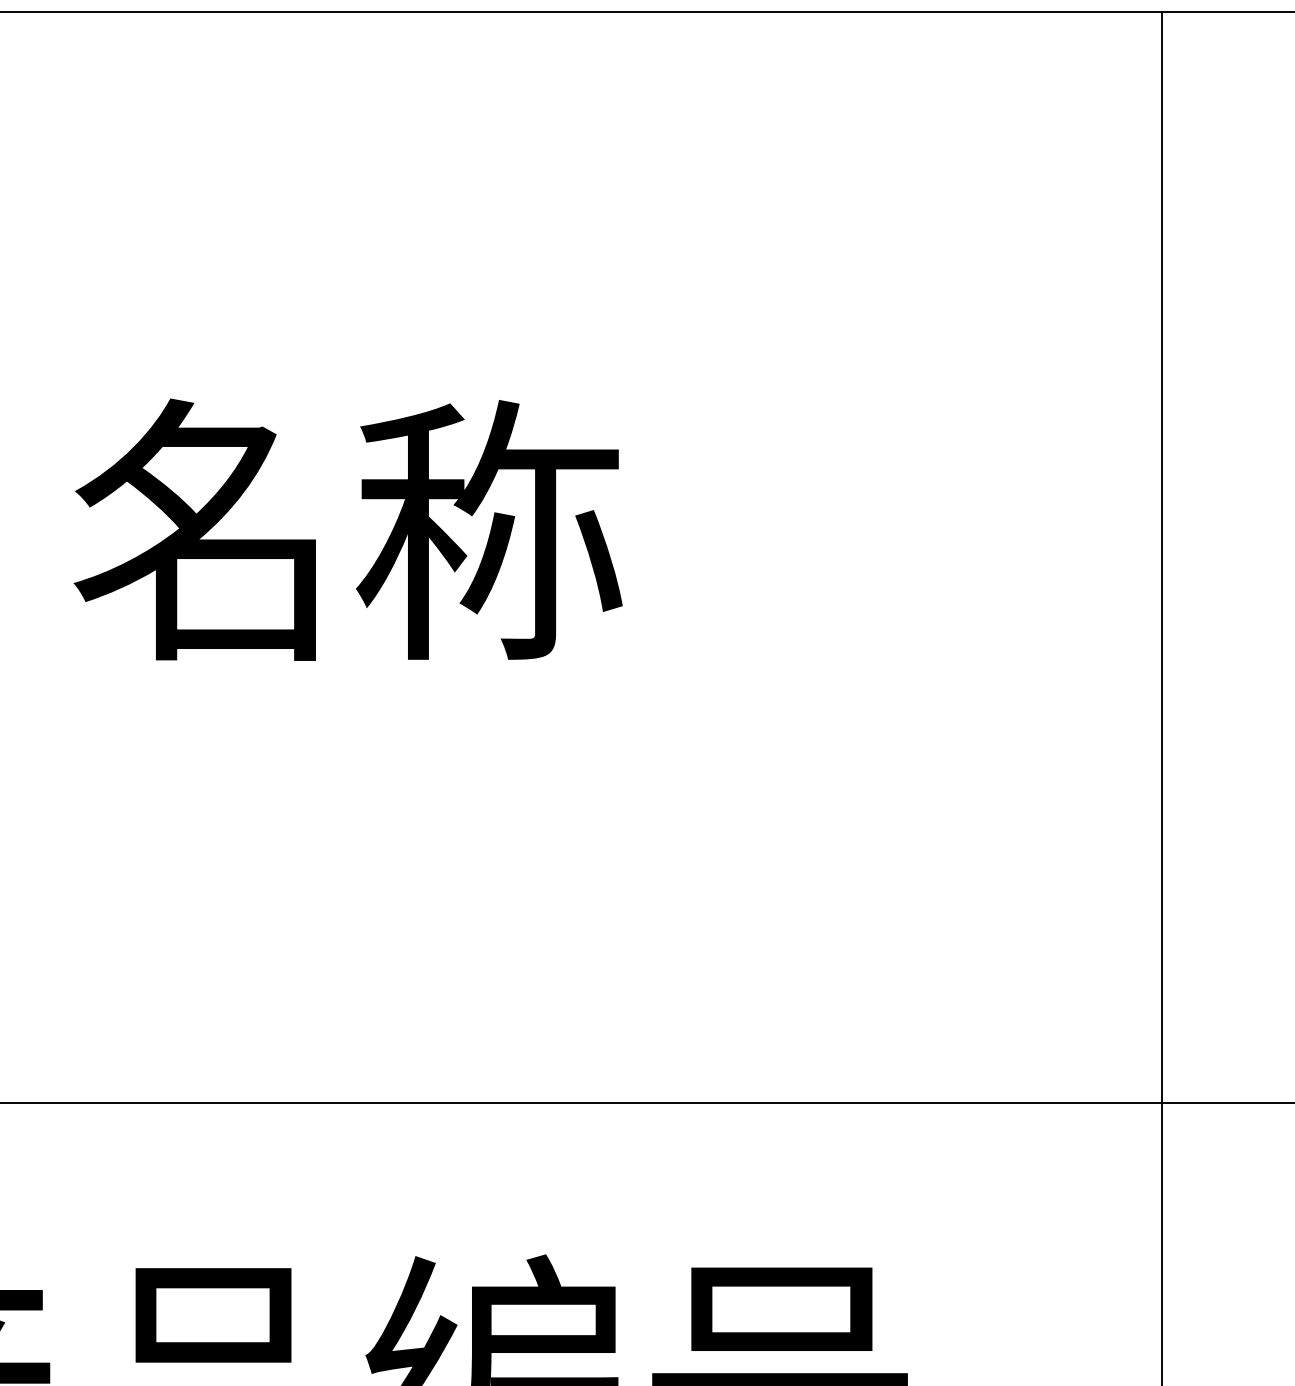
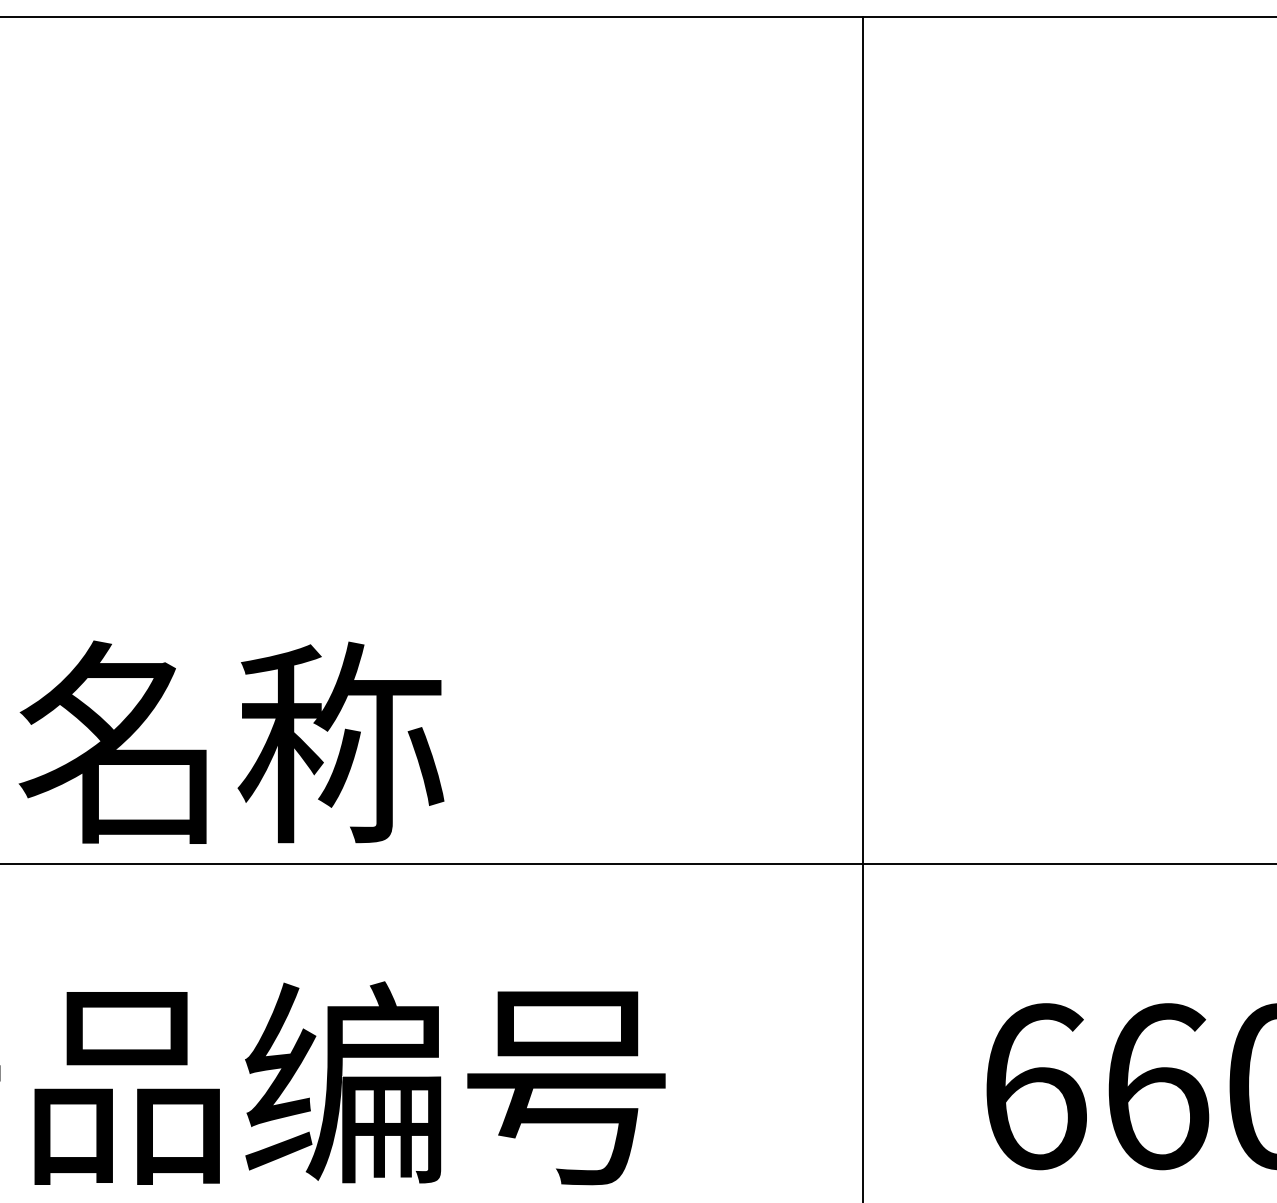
text: (348, 528) -> (231, 741), moved

